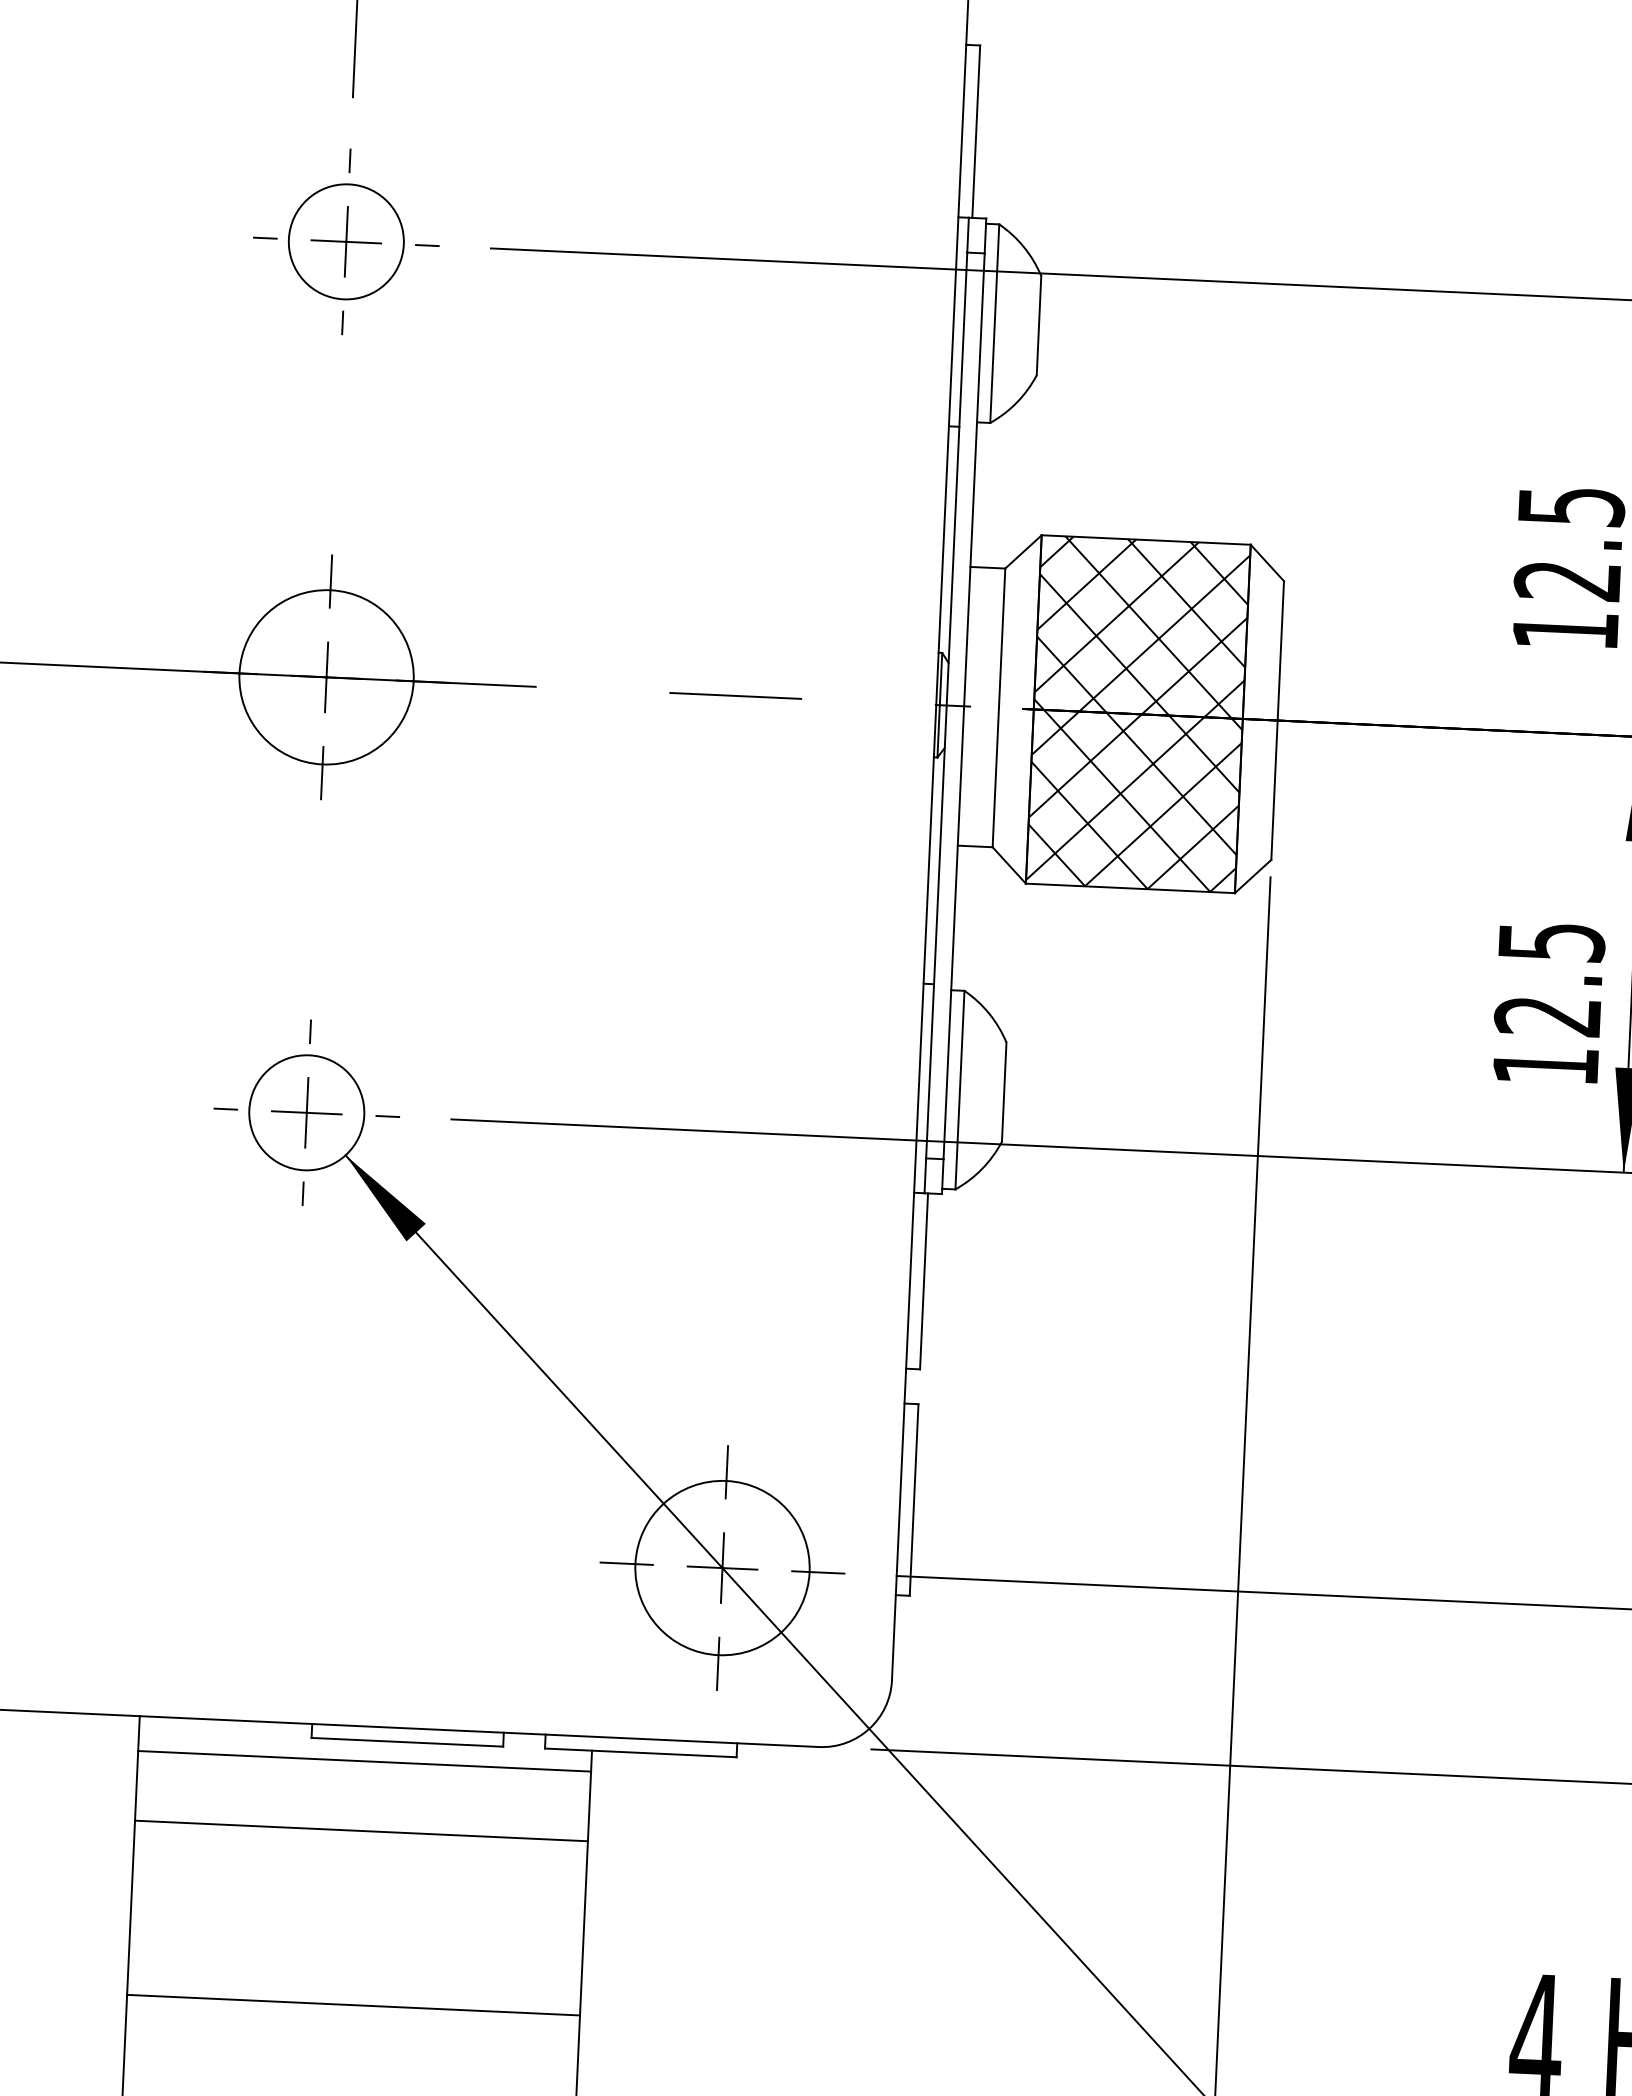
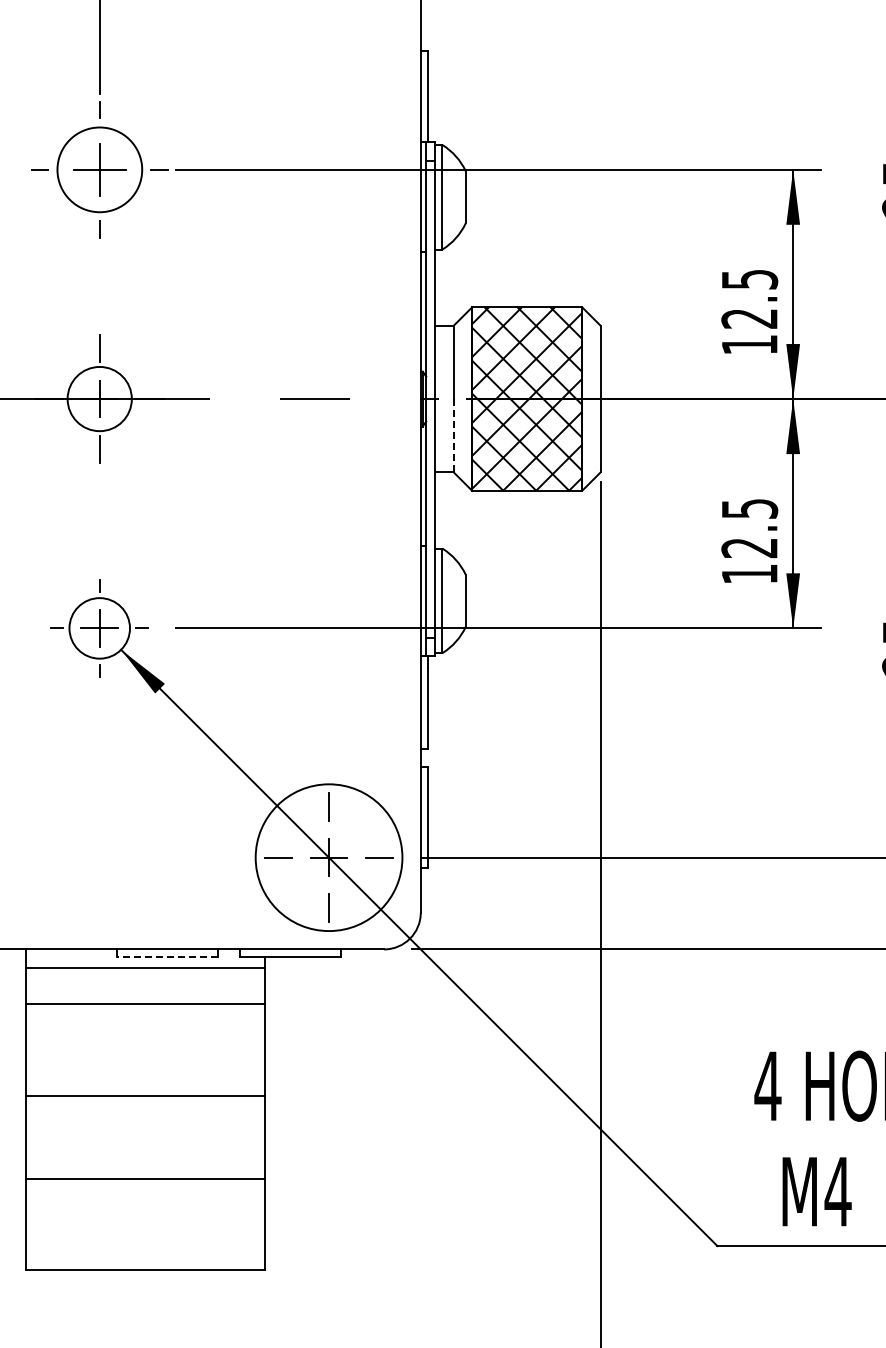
part: (345, 241) -> (99, 169), size x1.4
circle: (326, 676) -> (99, 398), size x0.7
line: (995, 777) -> (453, 435), solid -> dashed
circle: (721, 1567) -> (328, 857), size x1.6
line: (407, 1741) -> (167, 956), solid -> dashed

